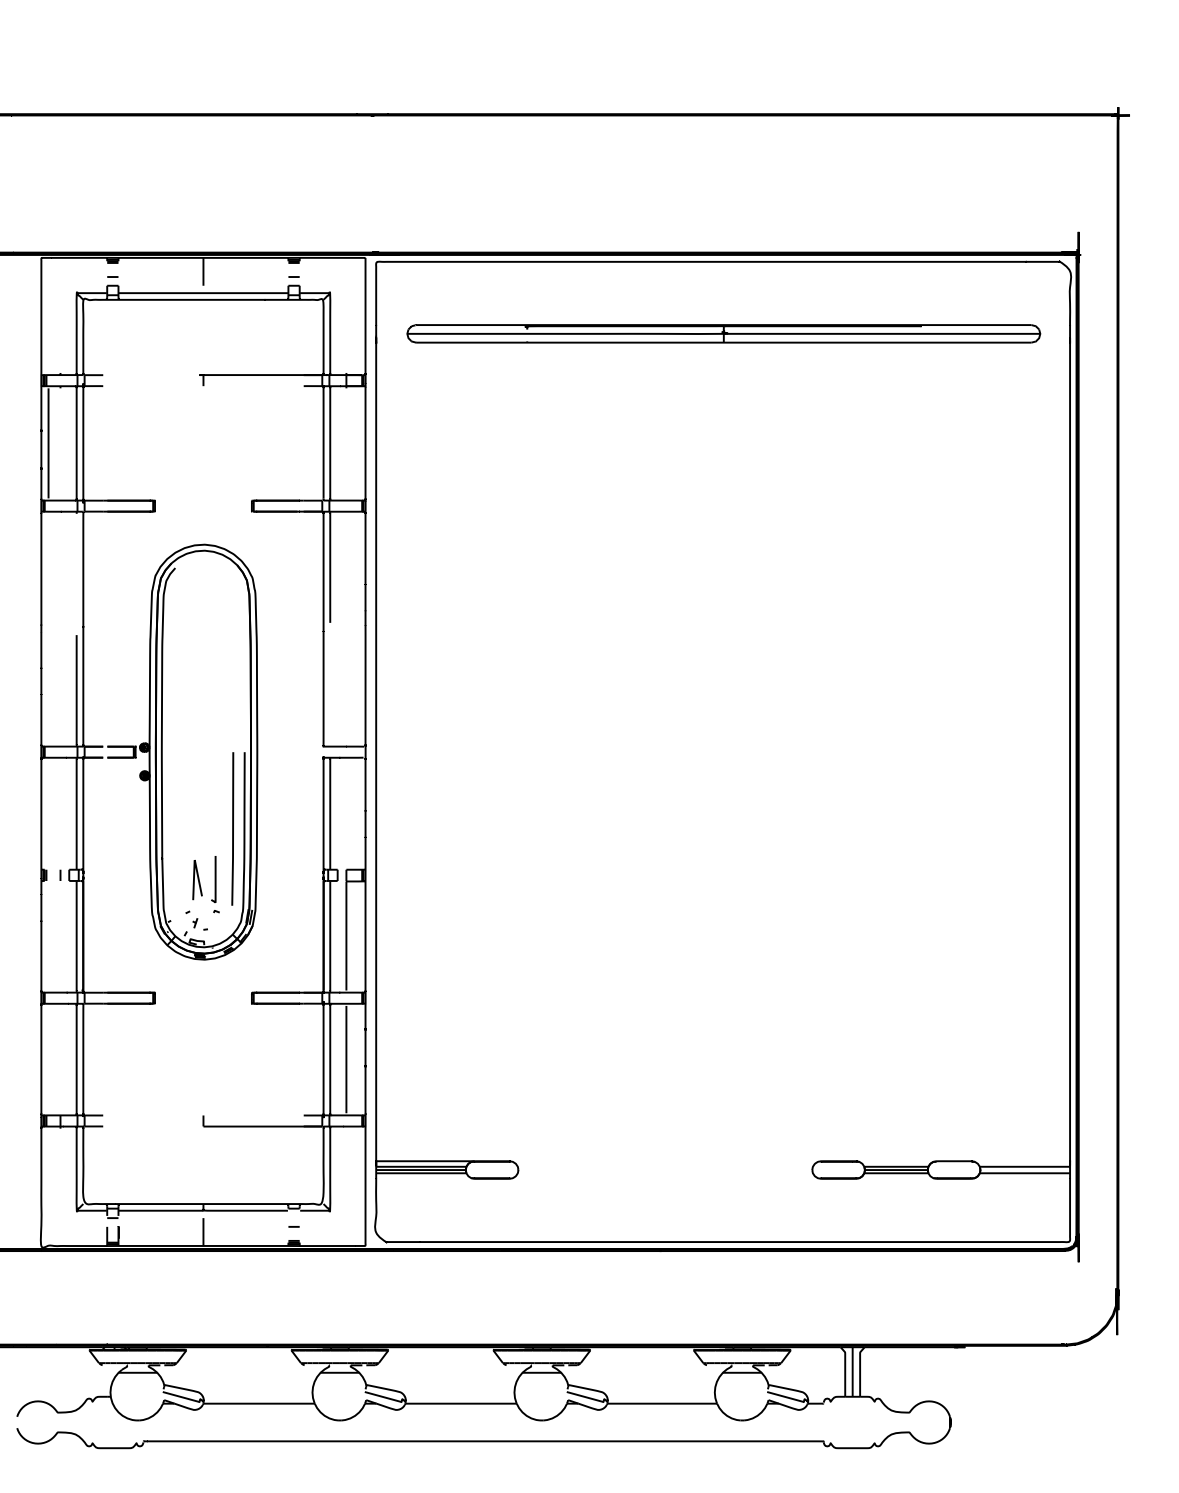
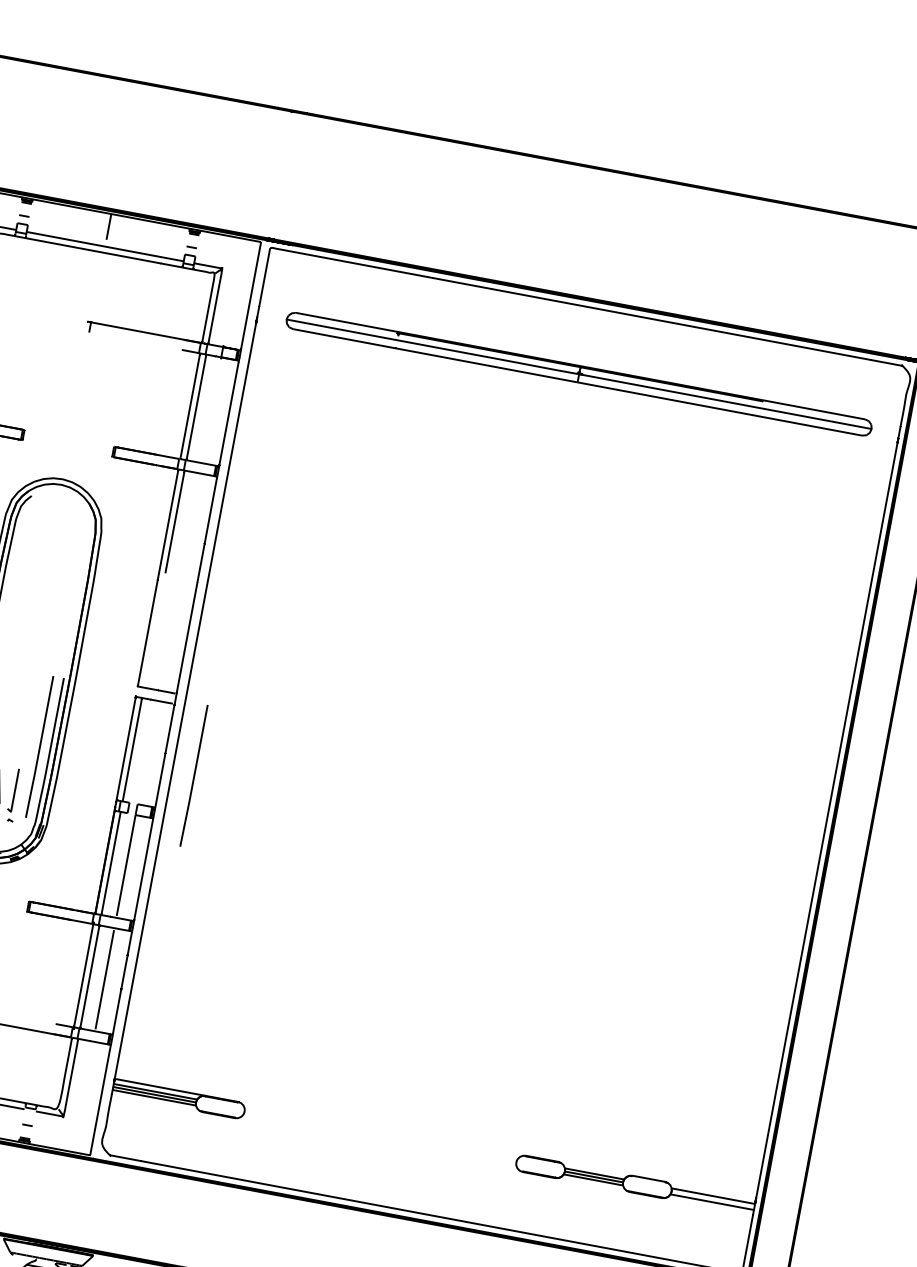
line: (399, 828) -> (193, 775), added

